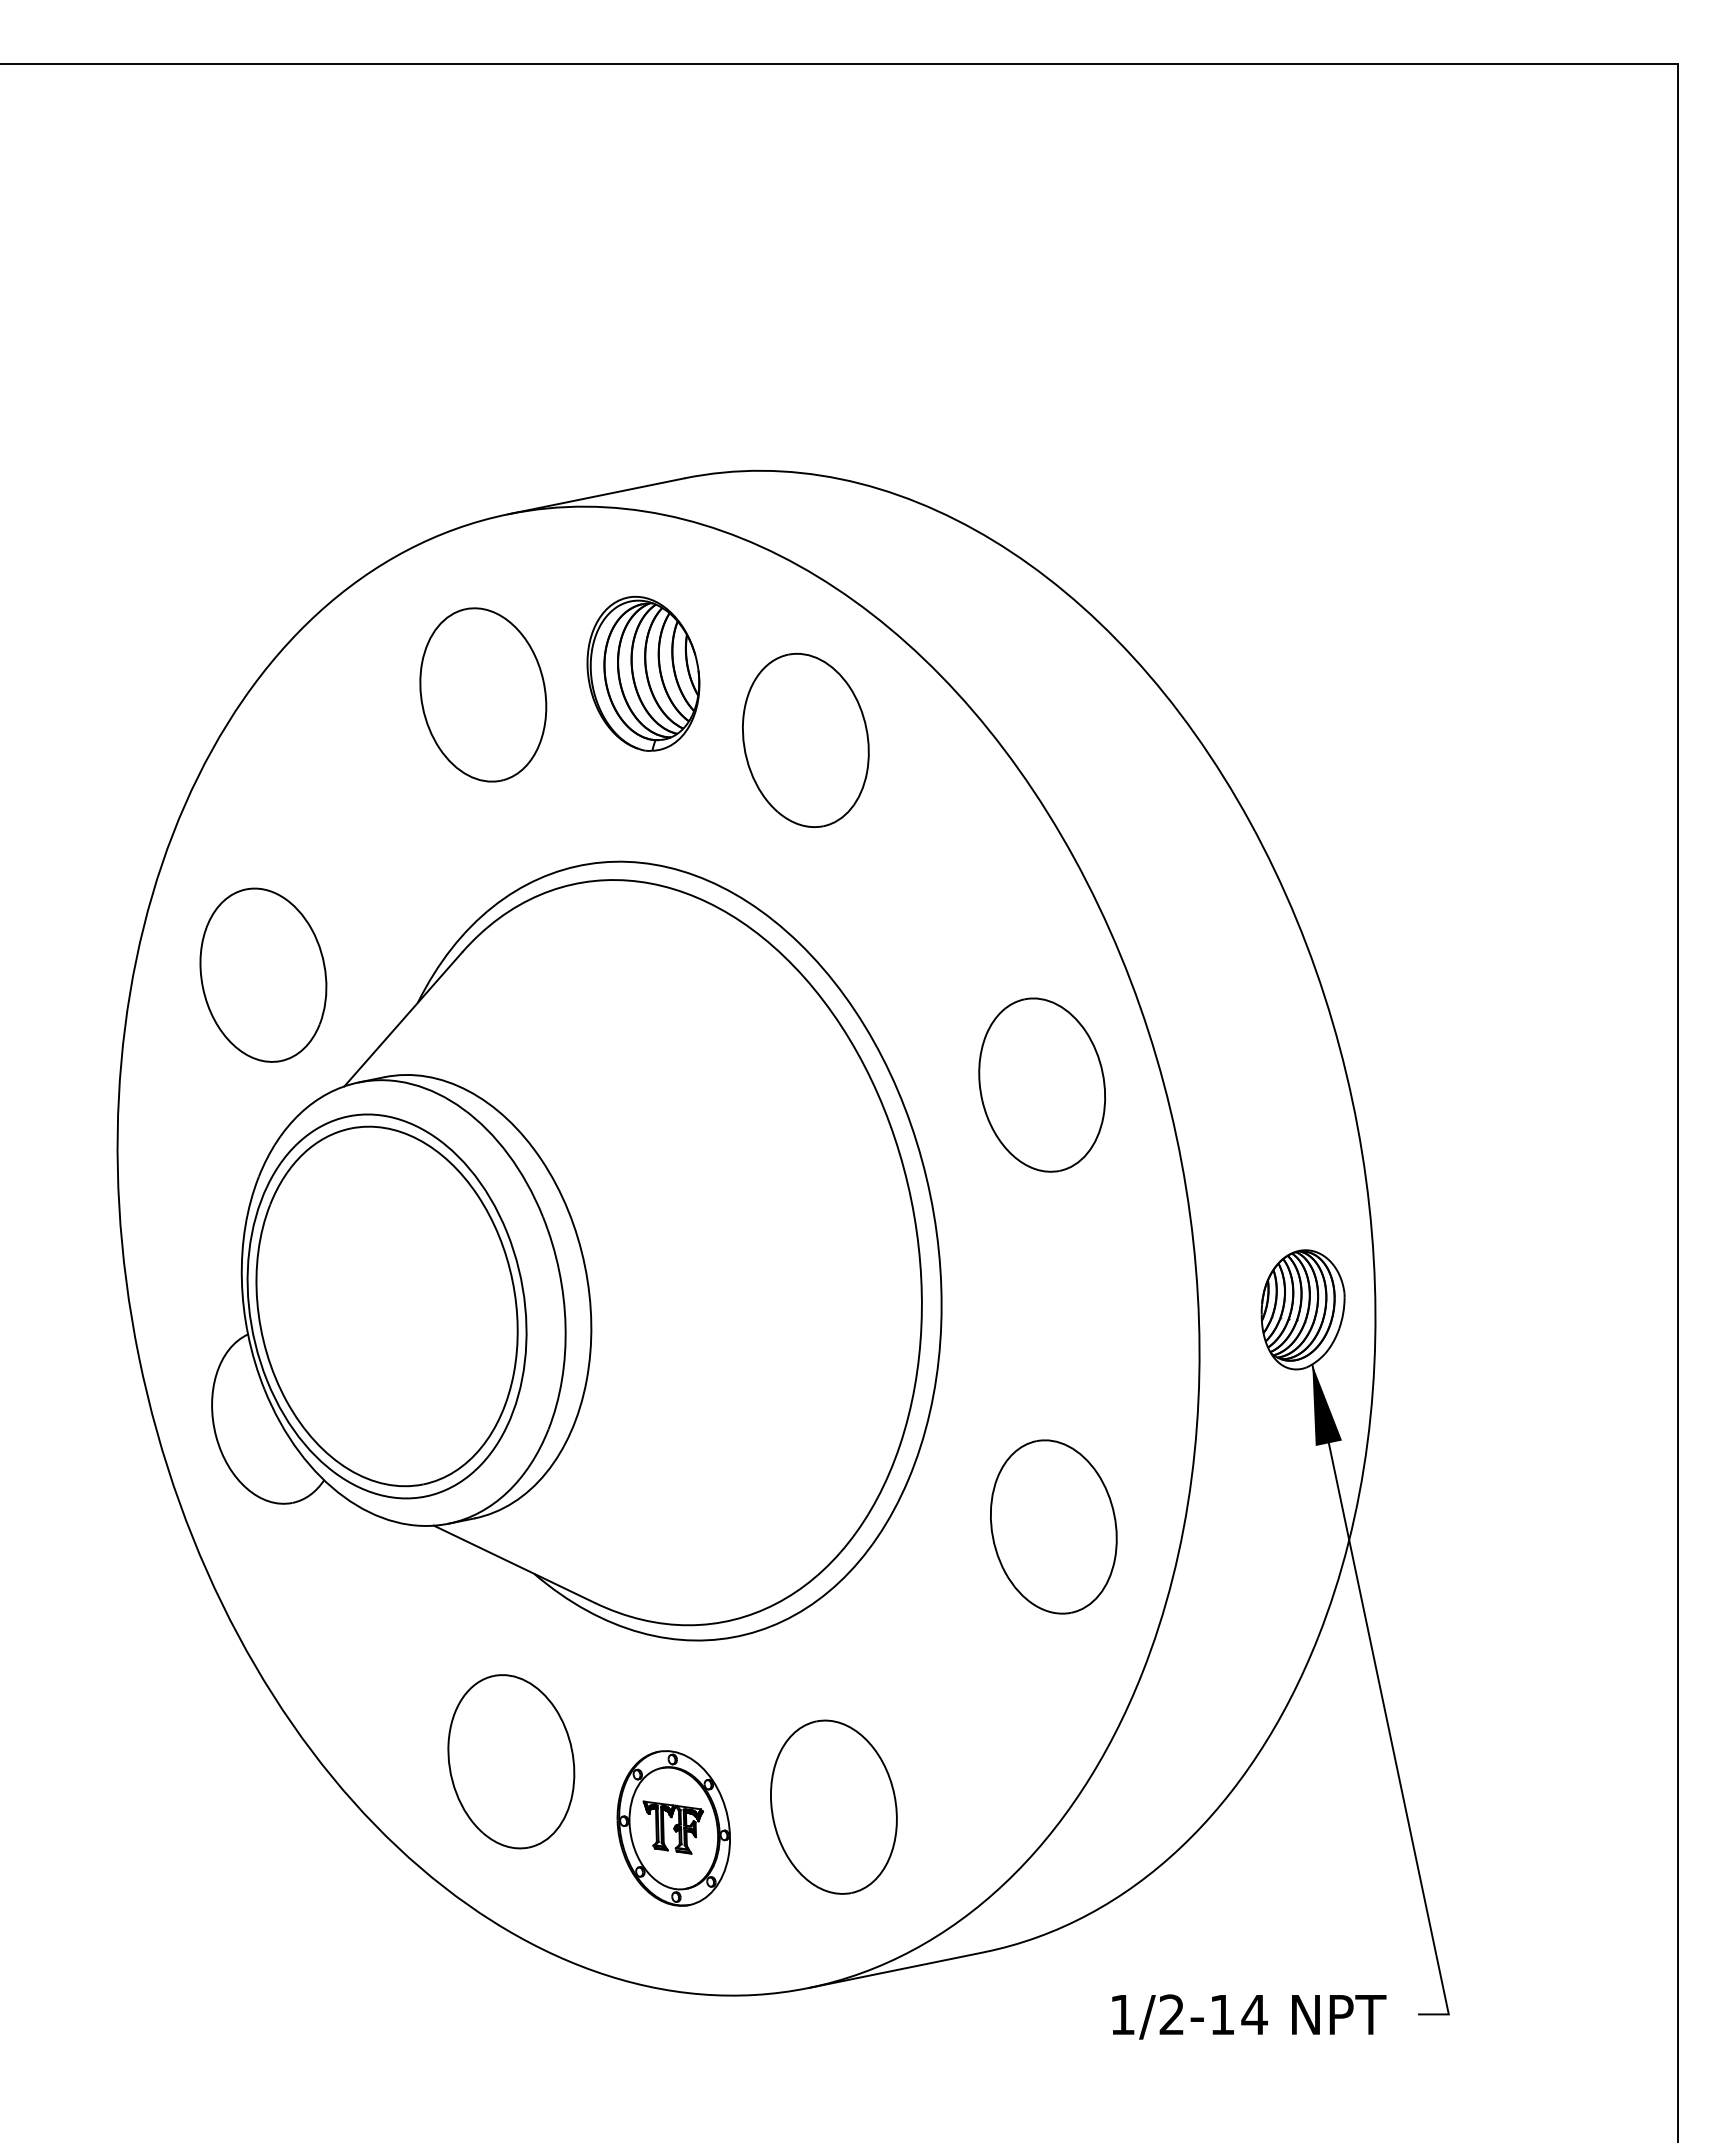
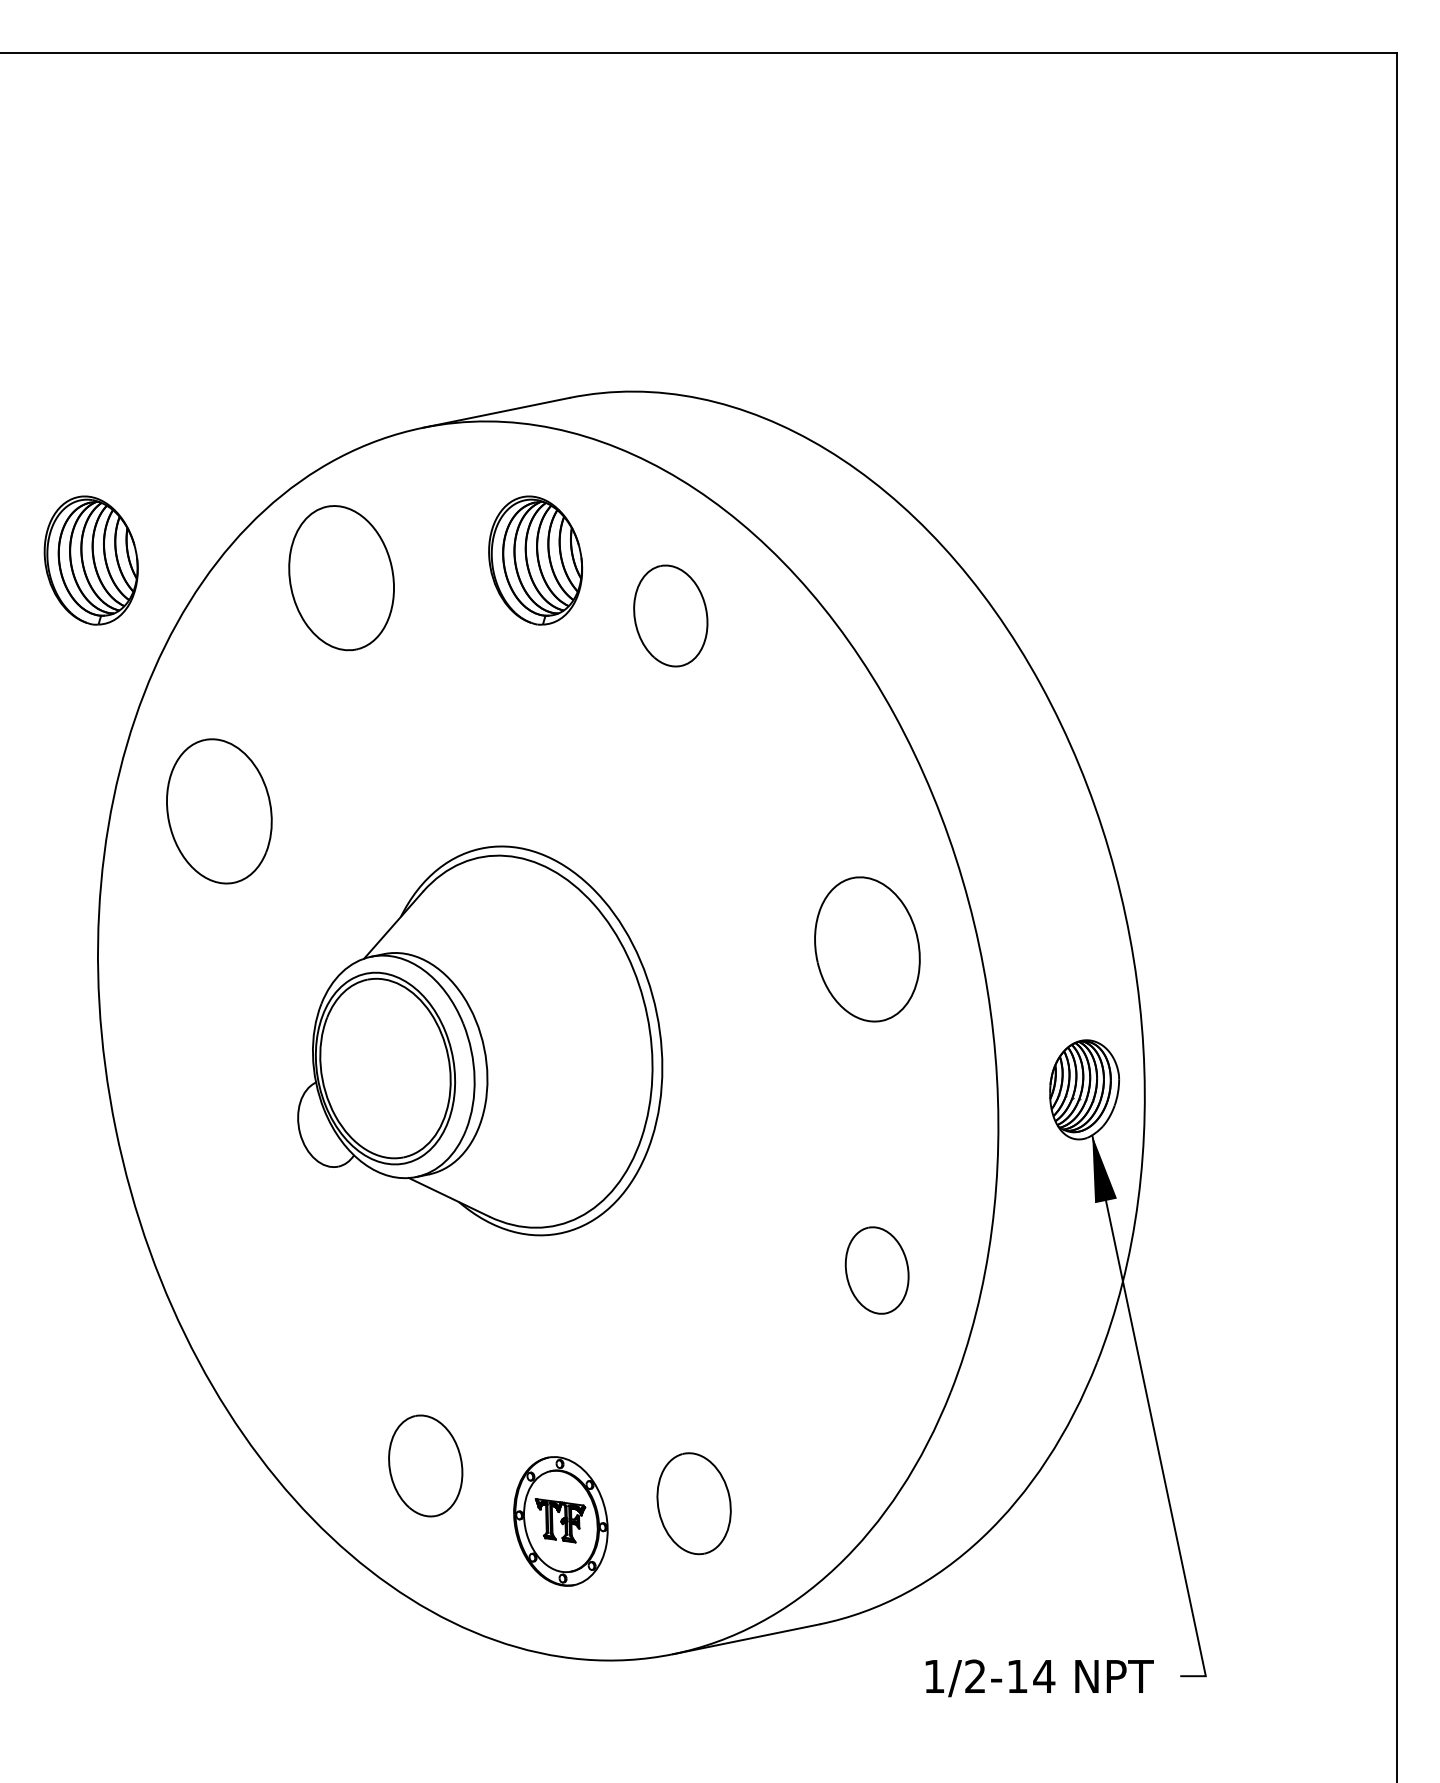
part: (109, 673) -> (91, 560), added
part: (483, 694) -> (341, 577), moved
part: (805, 740) -> (670, 616), size x0.7
part: (1041, 1084) -> (866, 948), moved
part: (576, 1250) -> (479, 1040), size x0.6
part: (1053, 1526) -> (876, 1270), size x0.6
part: (511, 1761) -> (425, 1465), size x0.7
part: (833, 1806) -> (693, 1503), size x0.7

